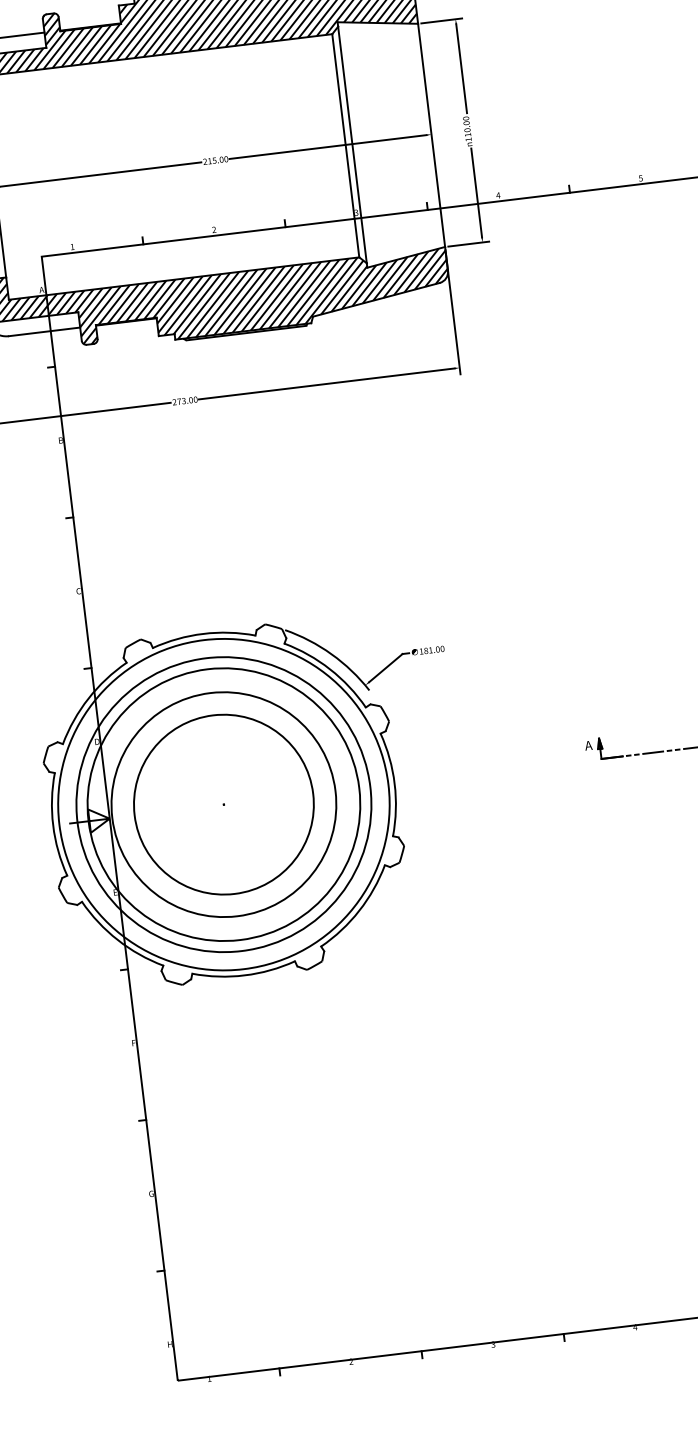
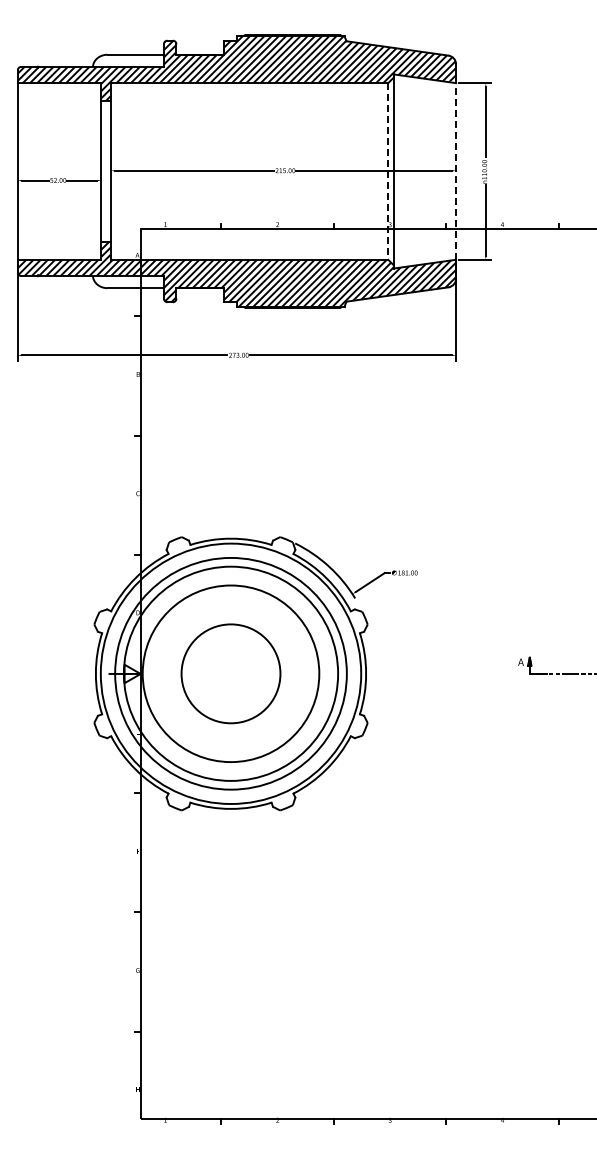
line: (431, 134) -> (456, 170), solid -> dashed
line: (346, 145) -> (388, 171), solid -> dashed
circle: (223, 804) -> (230, 673), size x0.7

